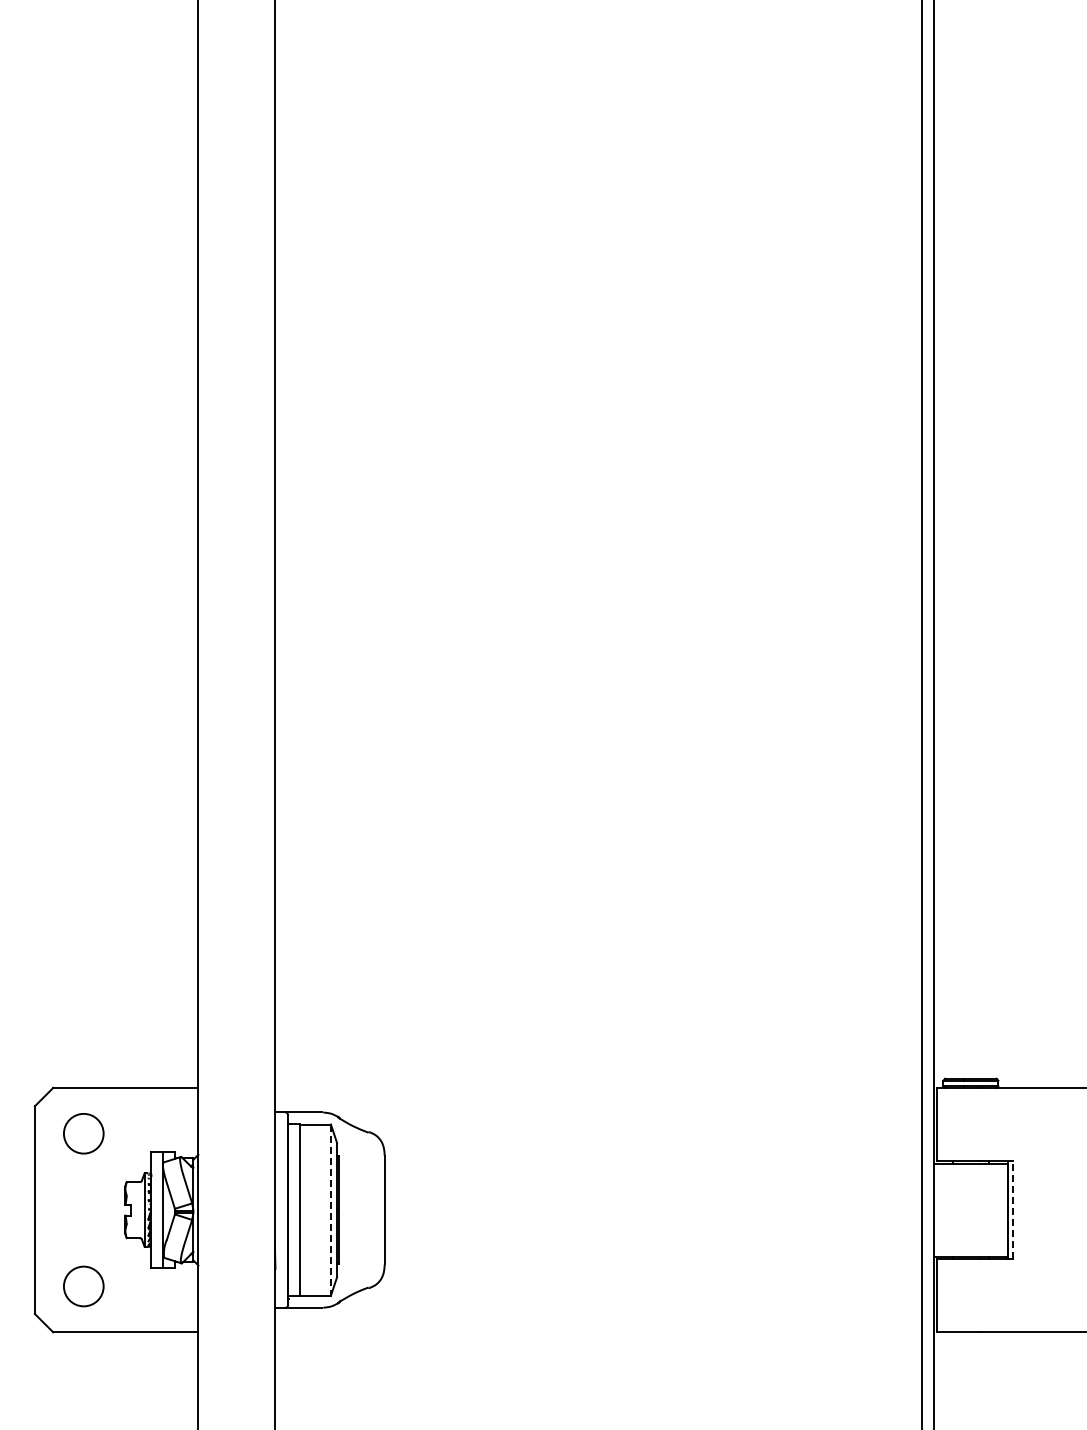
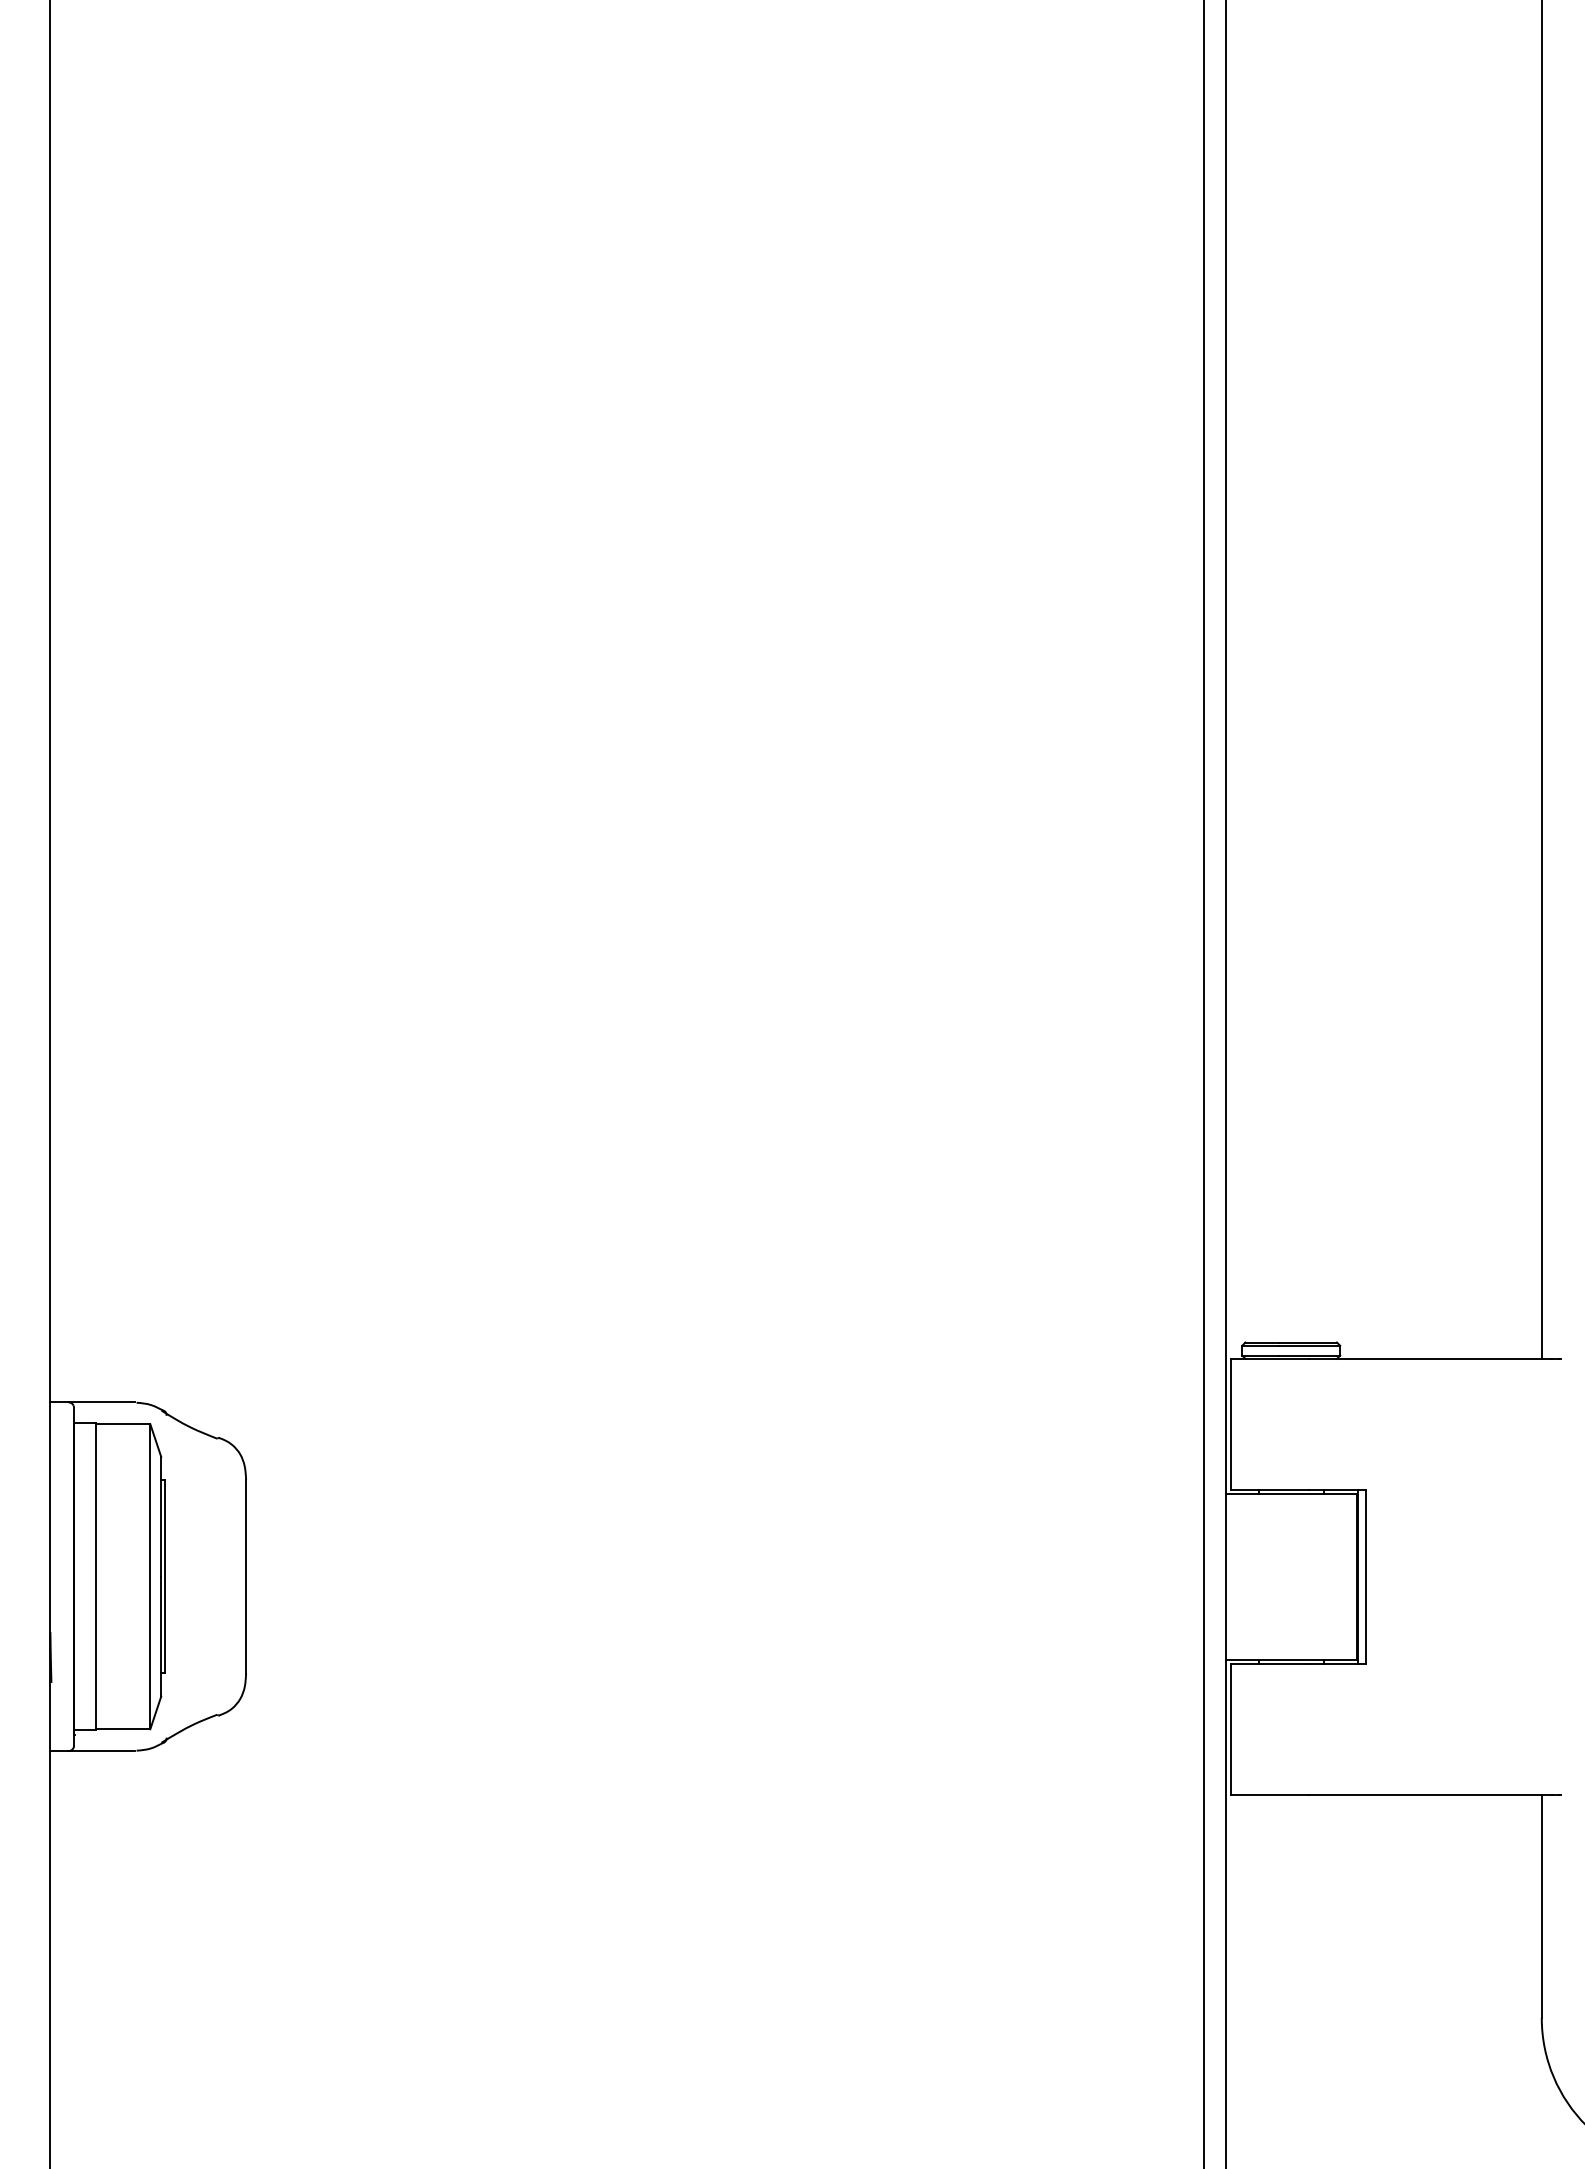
line: (330, 1210) -> (149, 1577), dashed -> solid
line: (1012, 1210) -> (1365, 1577), dashed -> solid

